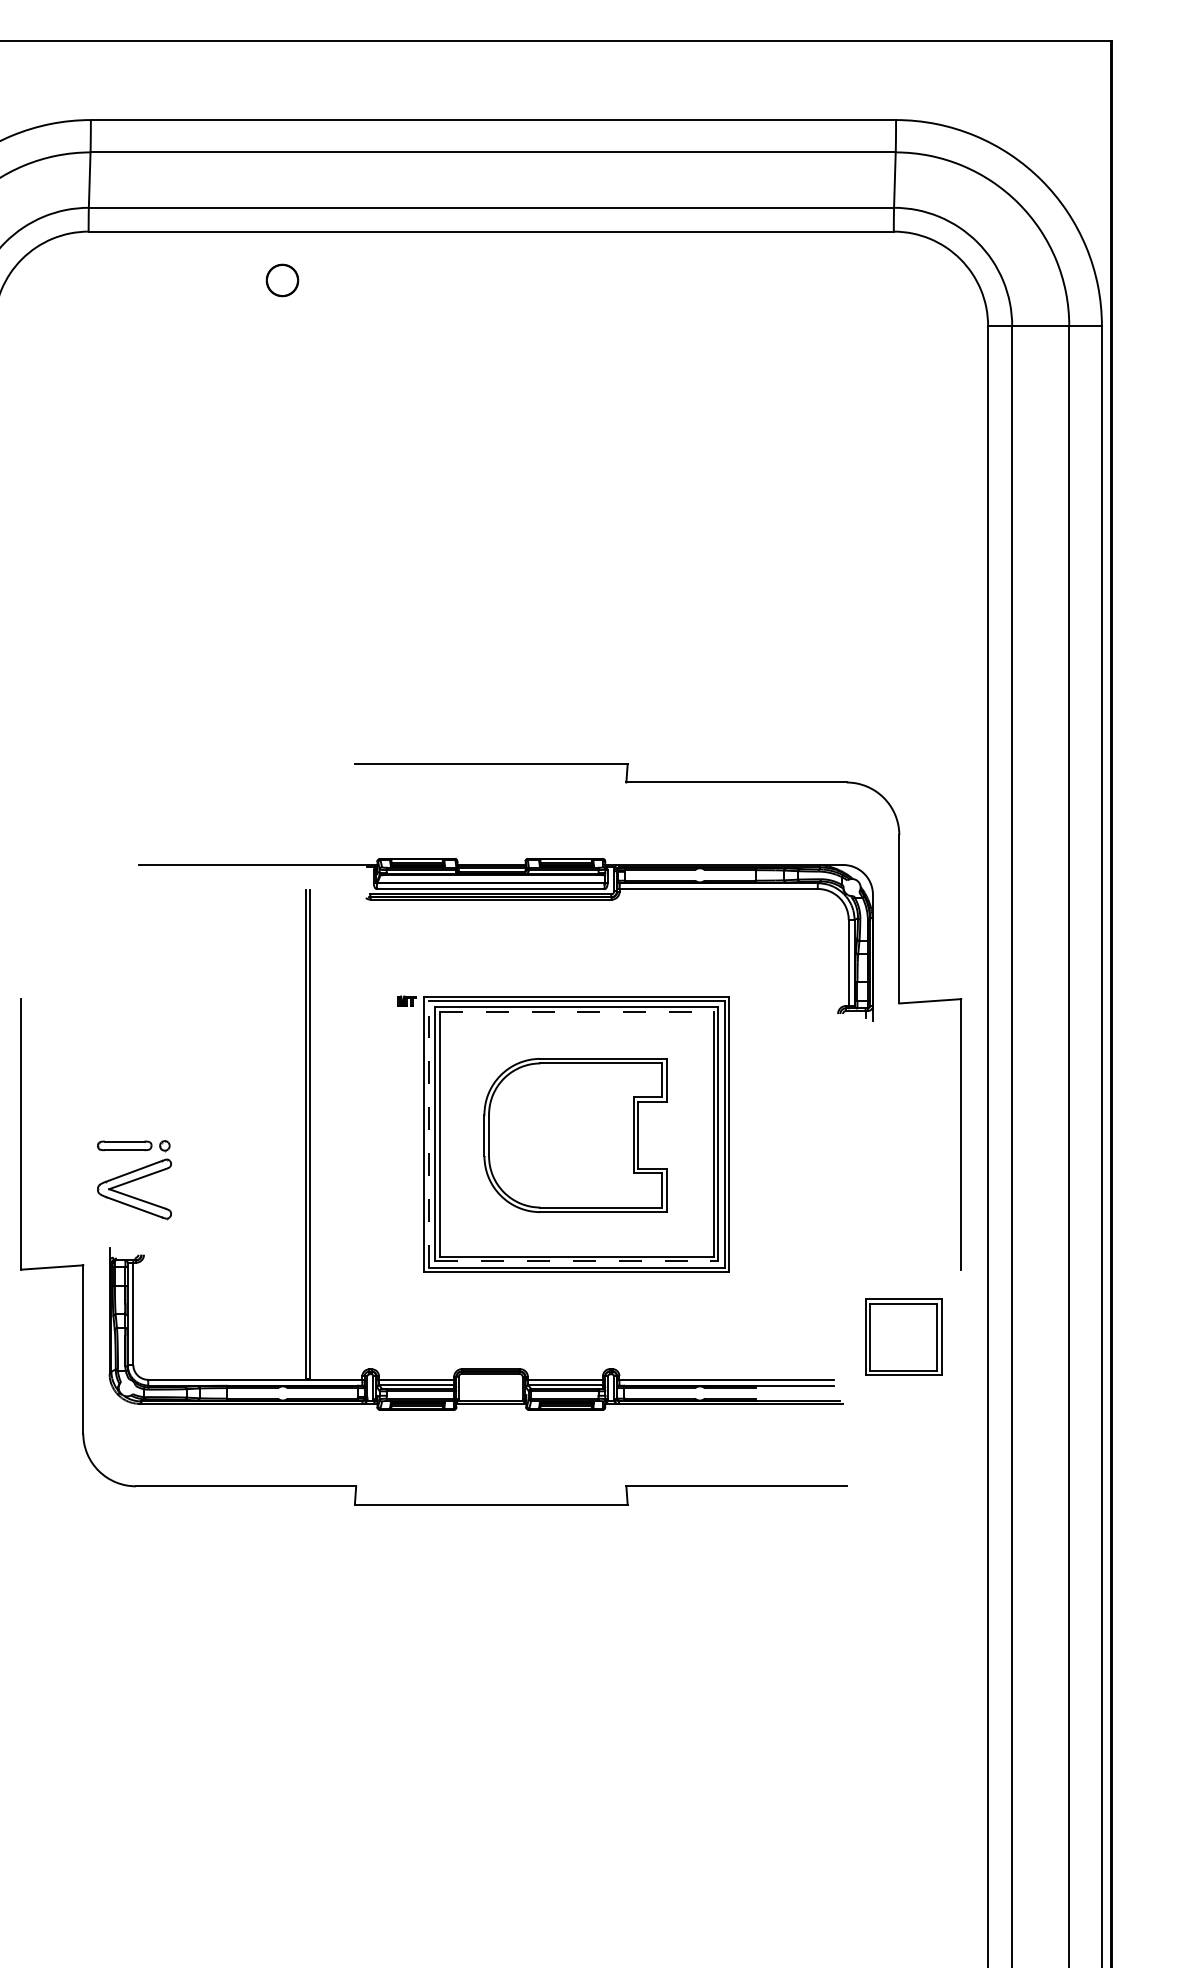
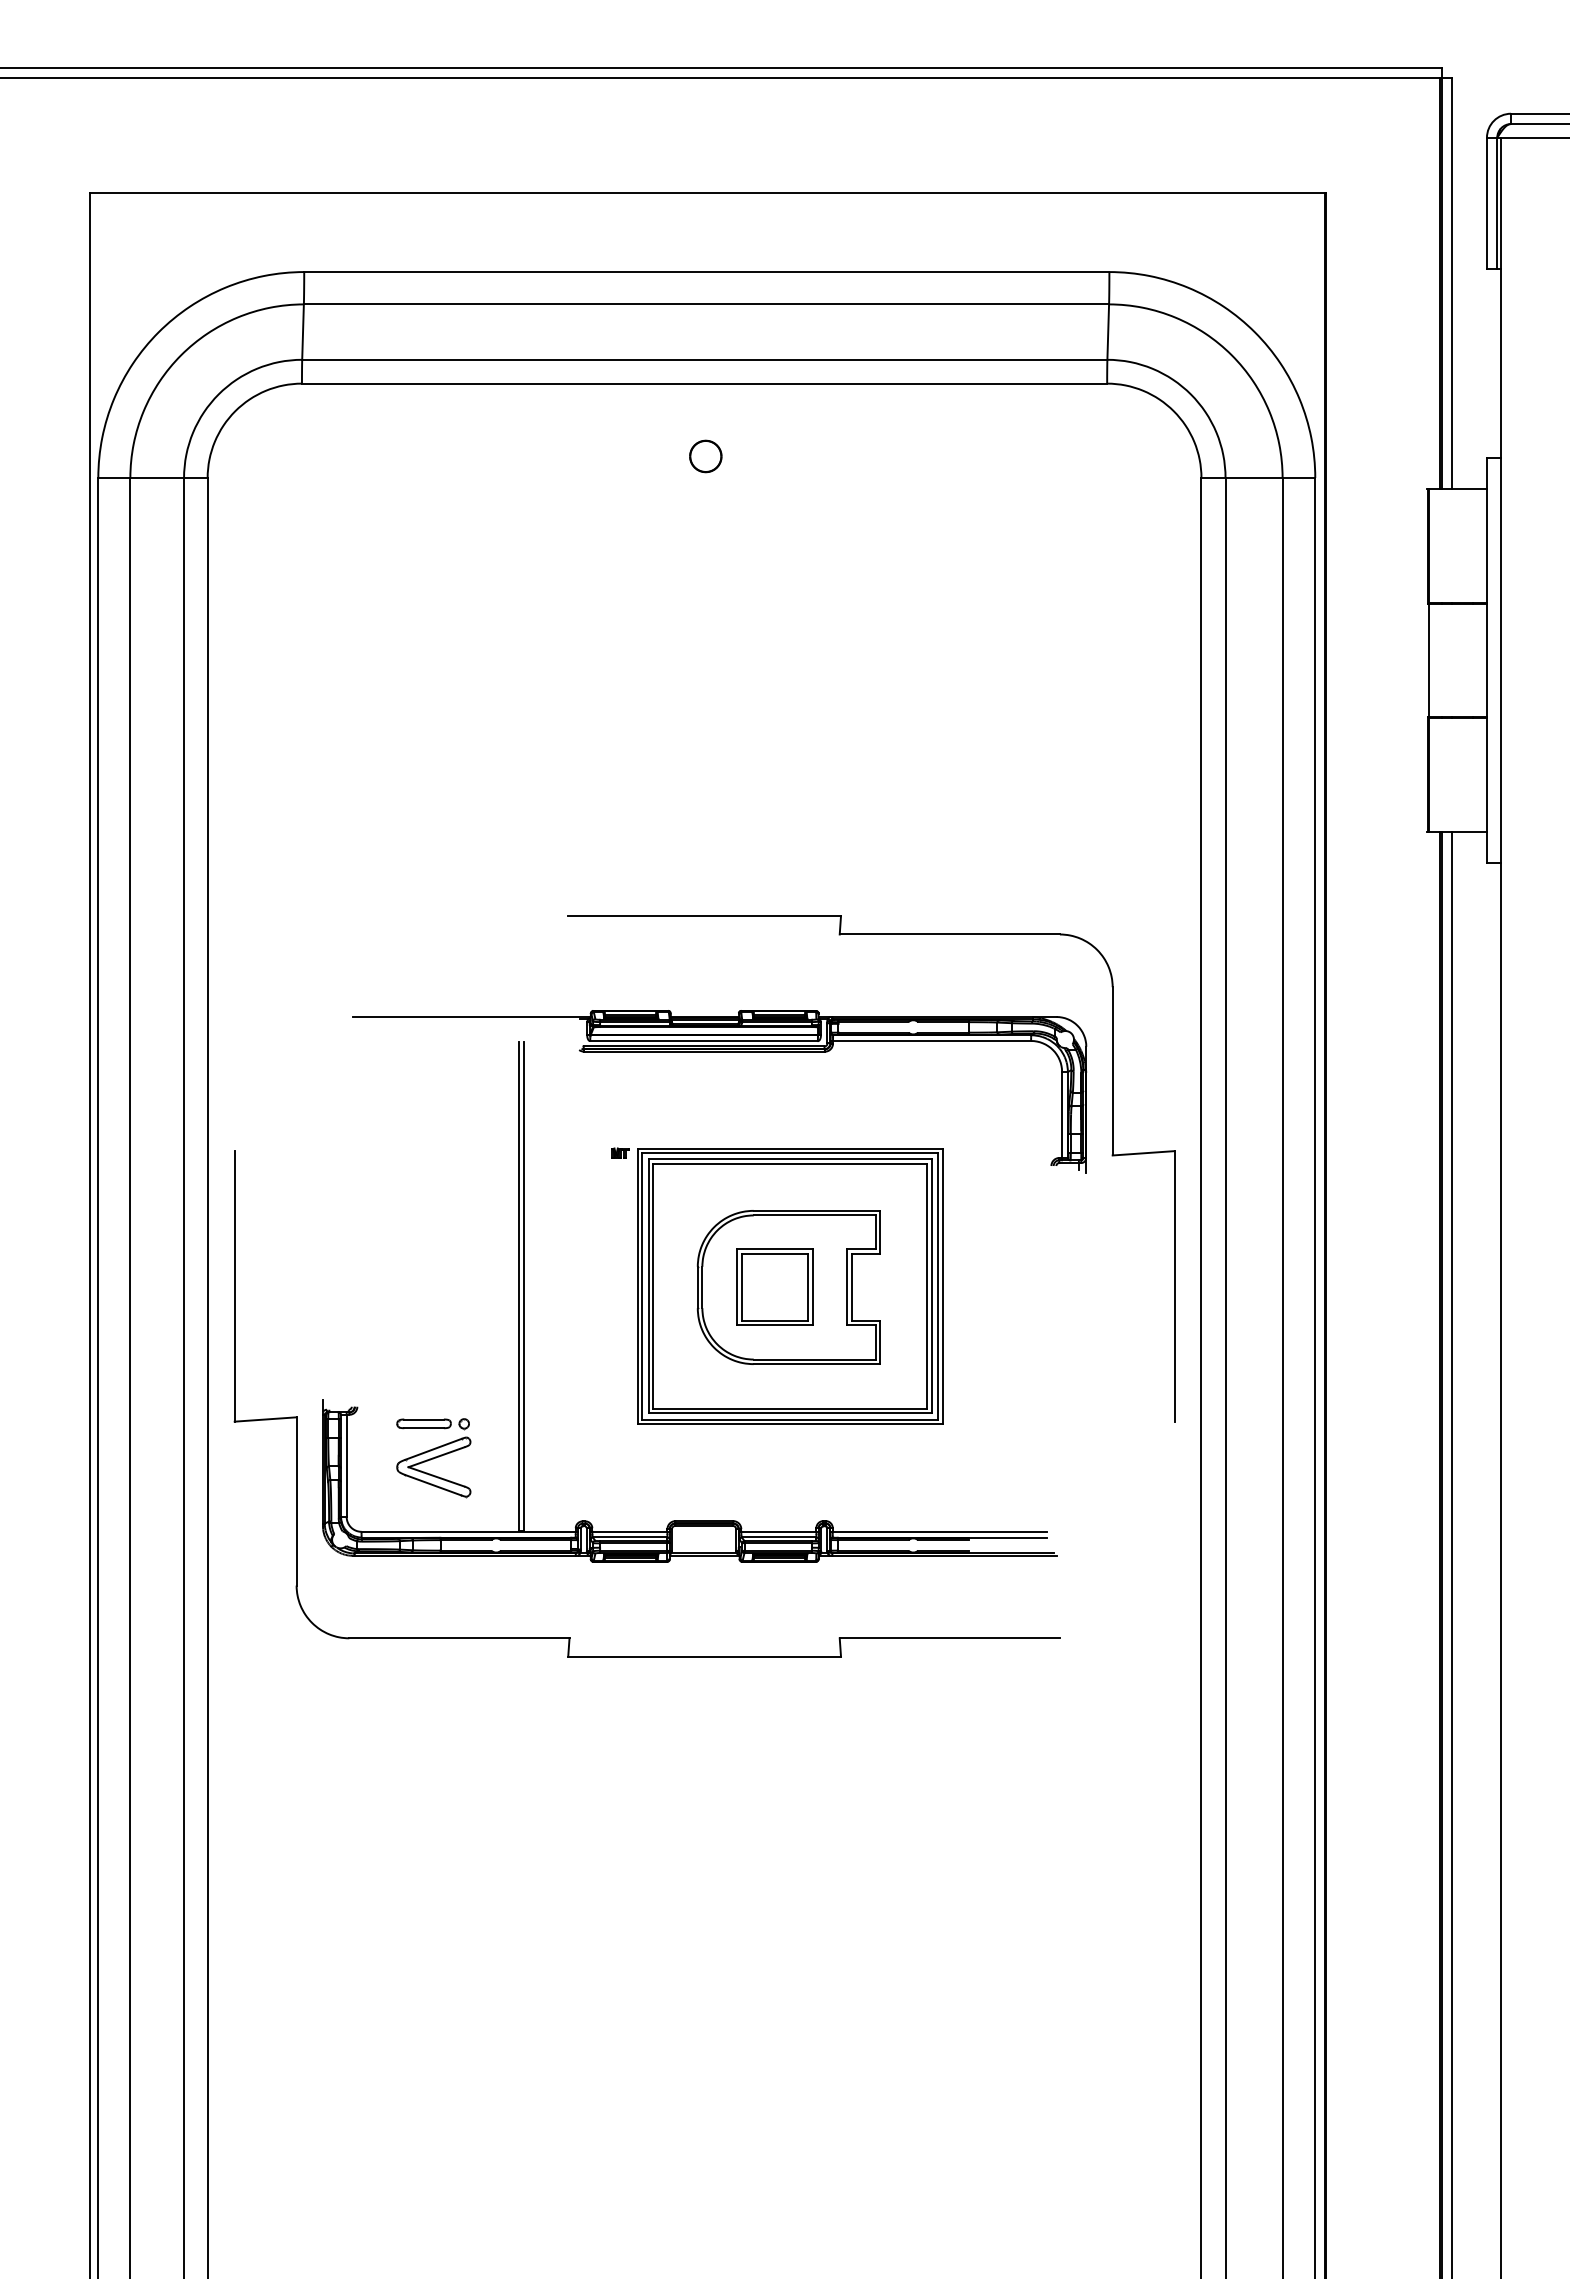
part: (282, 280) -> (705, 456), moved
line: (577, 1012) -> (790, 1164), dashed -> solid
line: (429, 1133) -> (642, 1285), dashed -> solid
part: (134, 1180) -> (433, 1458), moved
line: (577, 1261) -> (790, 1413), dashed -> solid
part: (903, 1336) -> (774, 1286), moved

